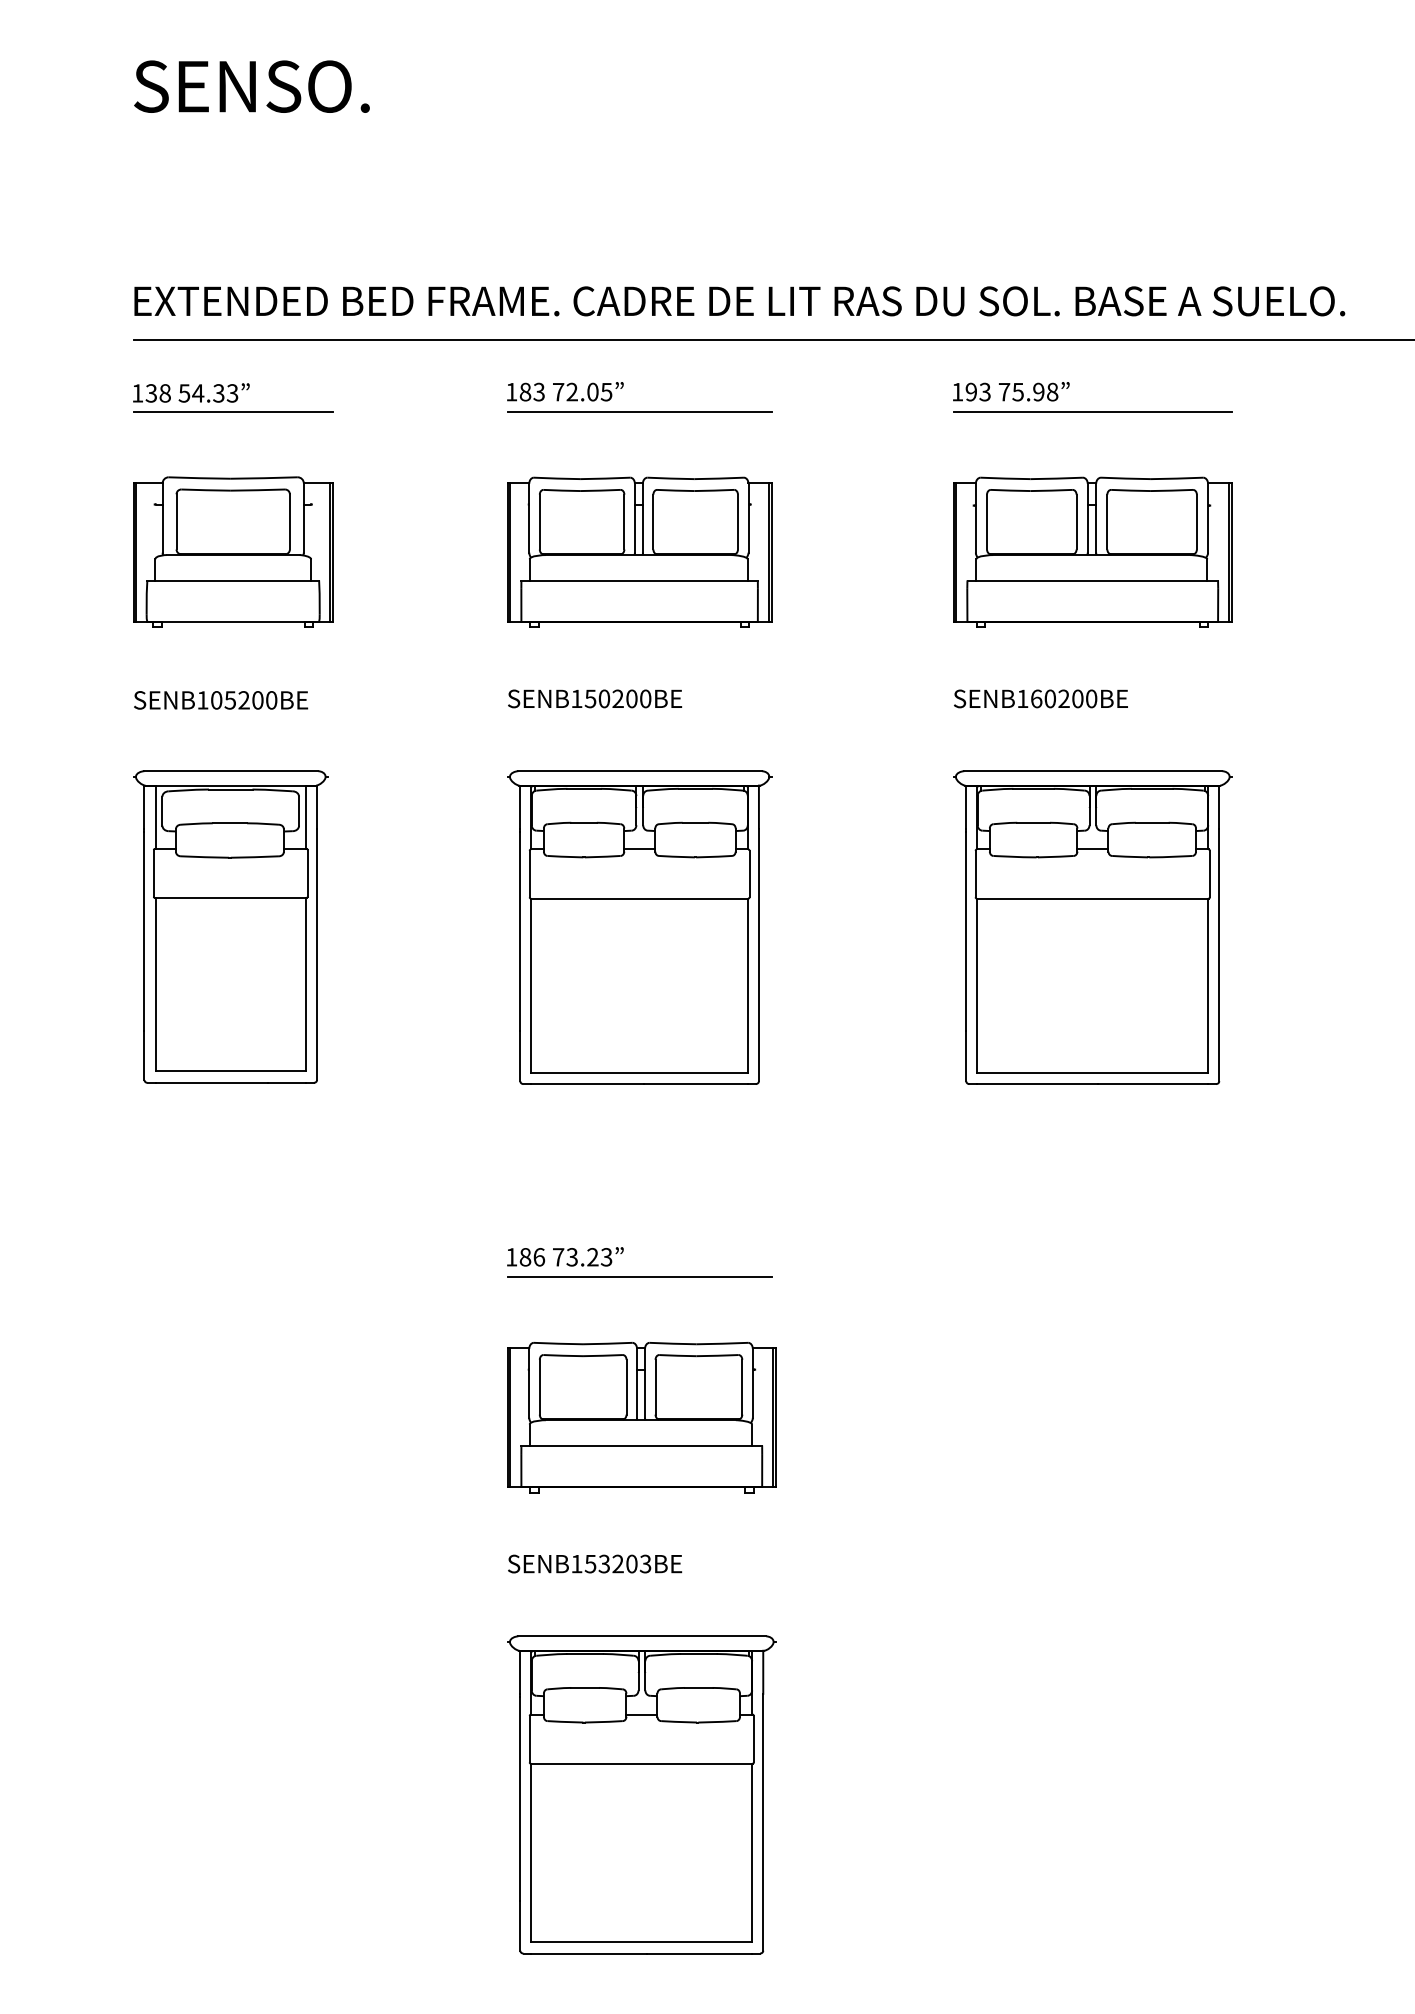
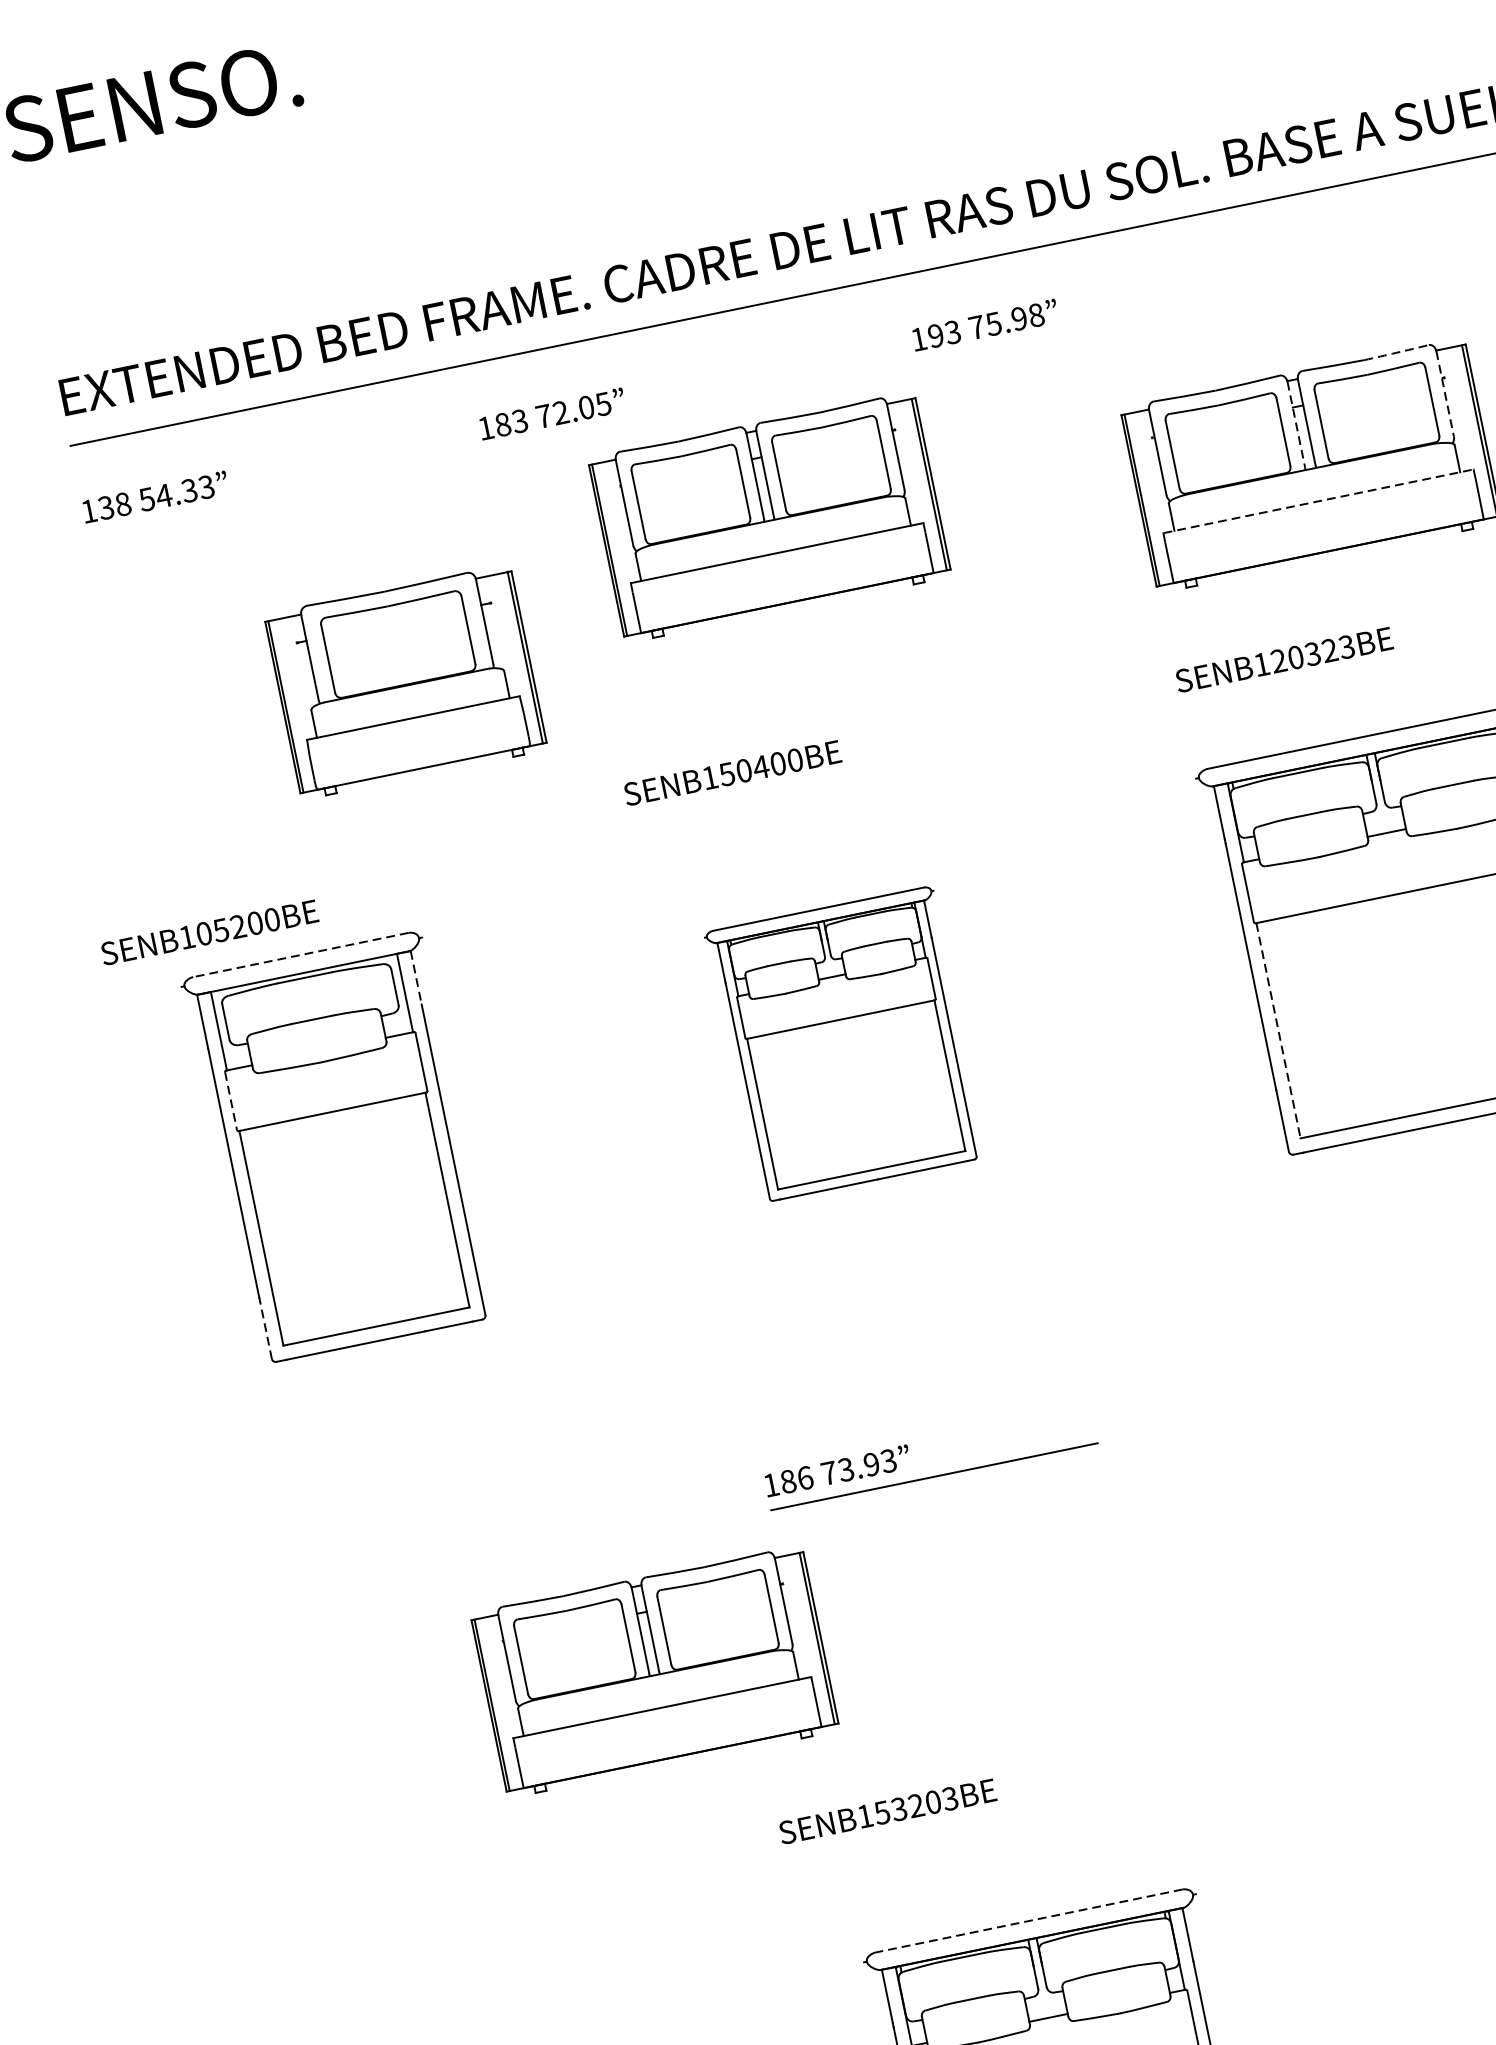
text: (565, 391) -> (552, 413), moved
text: (1011, 391) -> (985, 324), moved
line: (232, 411) -> (211, 509), removed
line: (639, 411) -> (714, 406), removed
line: (1092, 411) -> (1275, 291), removed
arc: (1177, 478) -> (1397, 352), solid -> dashed
line: (1087, 518) -> (1296, 424), solid -> dashed
line: (1208, 518) -> (1445, 394), solid -> dashed
part: (233, 551) -> (406, 681), moved
part: (639, 551) -> (769, 516), moved
line: (1093, 581) -> (1319, 501), solid -> dashed
text: (617, 698) -> (760, 766), SENB150200BE -> SENB150400BE
text: (1063, 698) -> (1312, 653), SENB160200BE -> SENB120323BE
text: (221, 700) -> (210, 932), moved
line: (231, 771) -> (301, 955), solid -> dashed
line: (317, 807) -> (416, 978), solid -> dashed
line: (153, 873) -> (230, 1101), solid -> dashed
part: (639, 927) -> (845, 1044), size x0.7
line: (977, 985) -> (1278, 1030), solid -> dashed
line: (144, 1055) -> (265, 1328), solid -> dashed
text: (592, 1257) -> (871, 1464), 73.23 -> 73.93
part: (641, 1417) -> (654, 1671), moved
text: (595, 1563) -> (888, 1810), moved
line: (642, 1636) -> (1029, 1921), solid -> dashed

